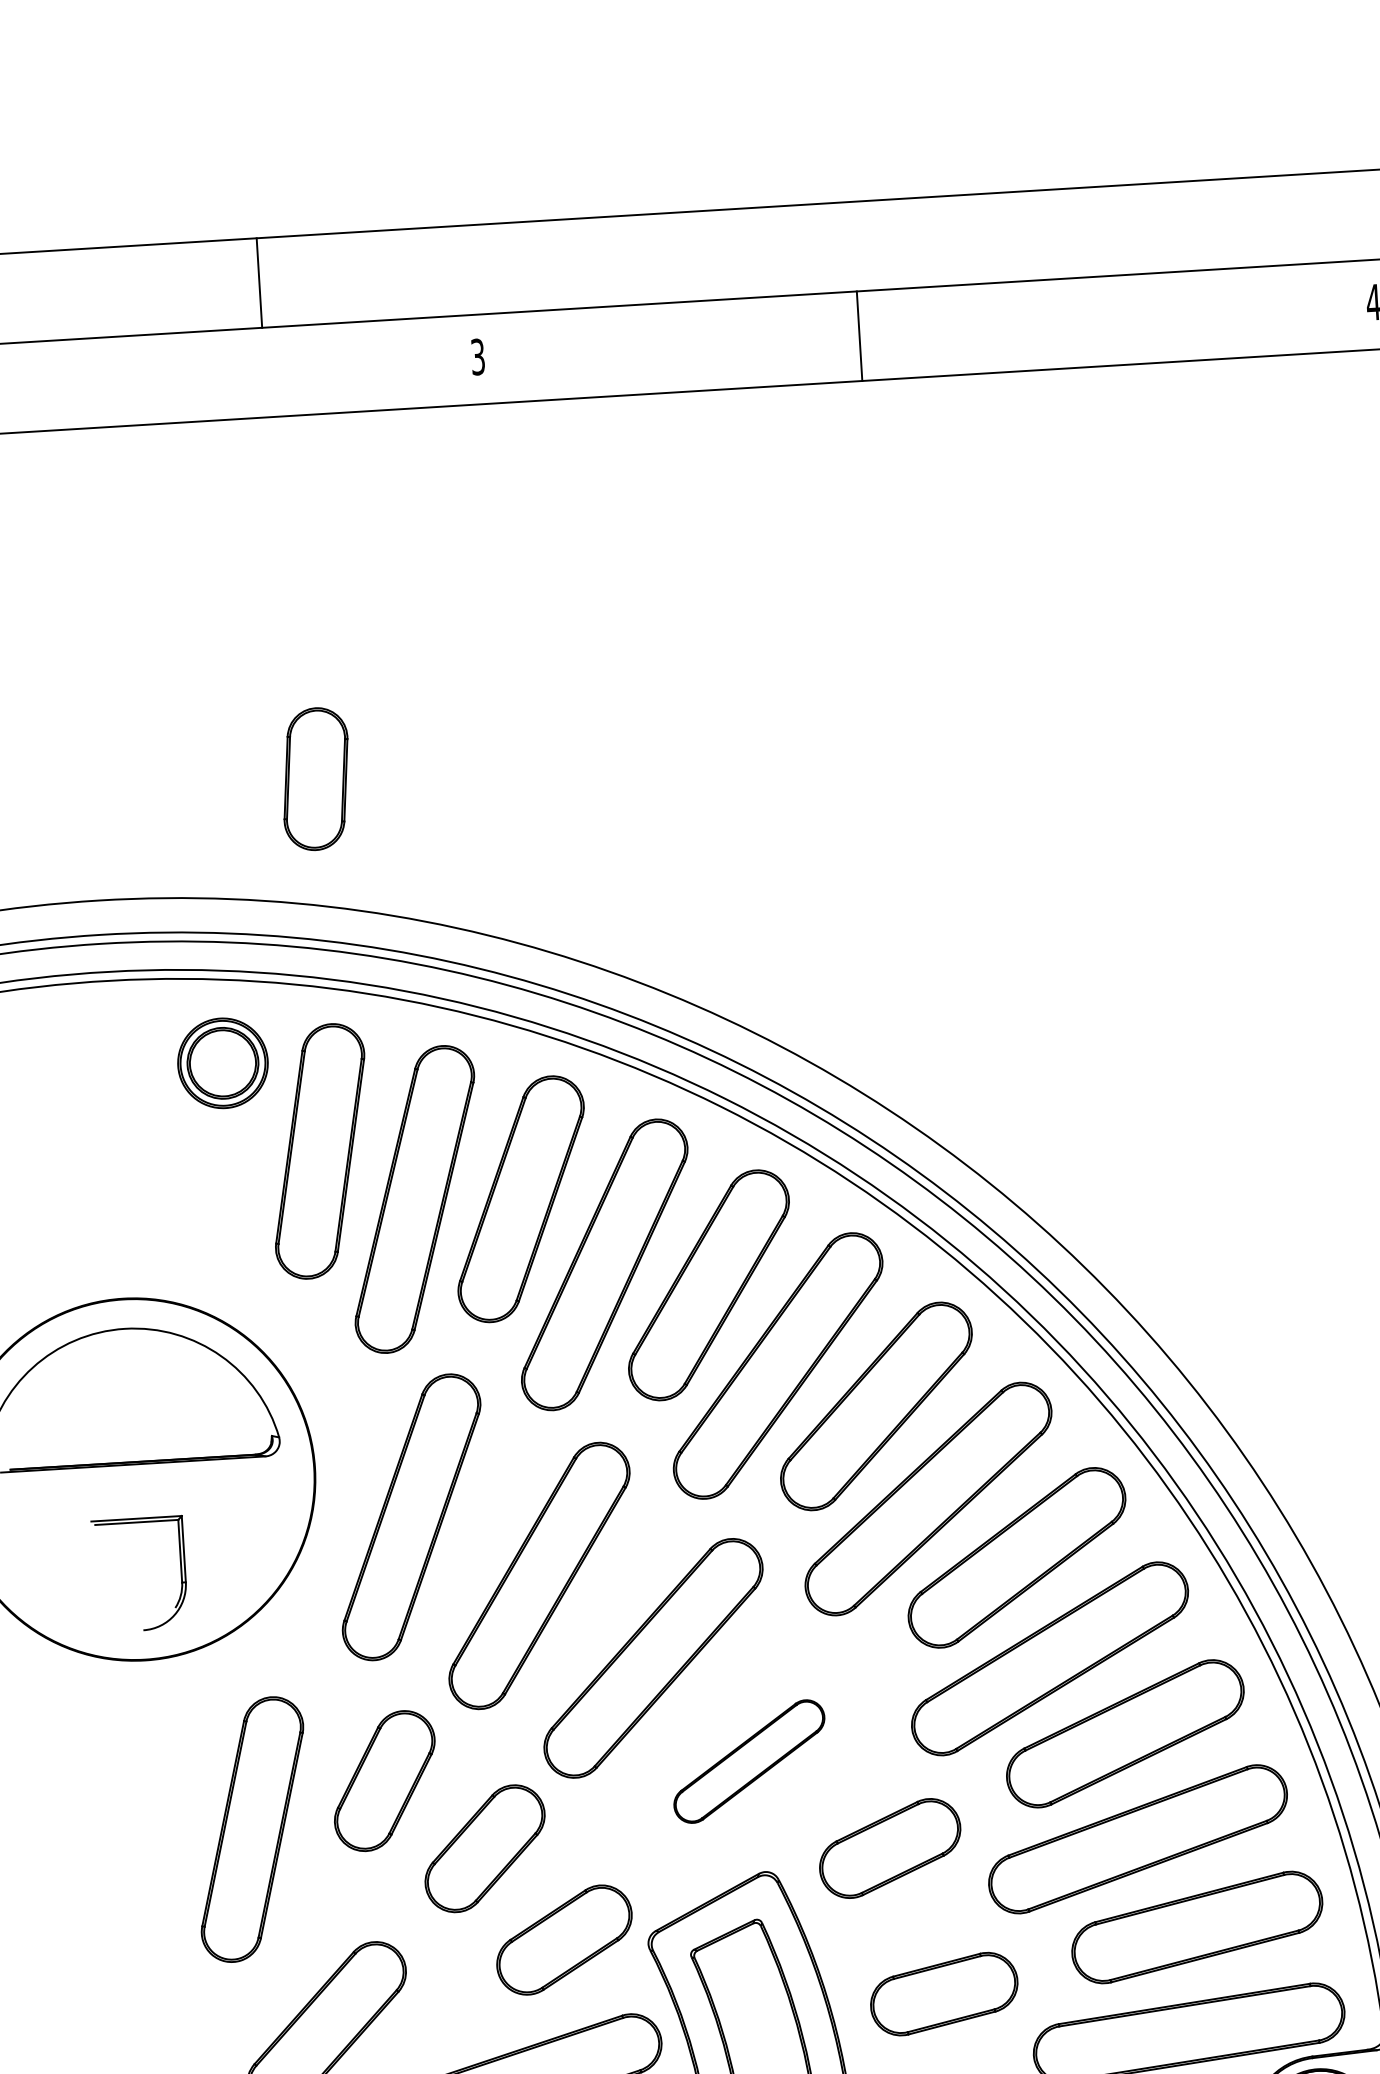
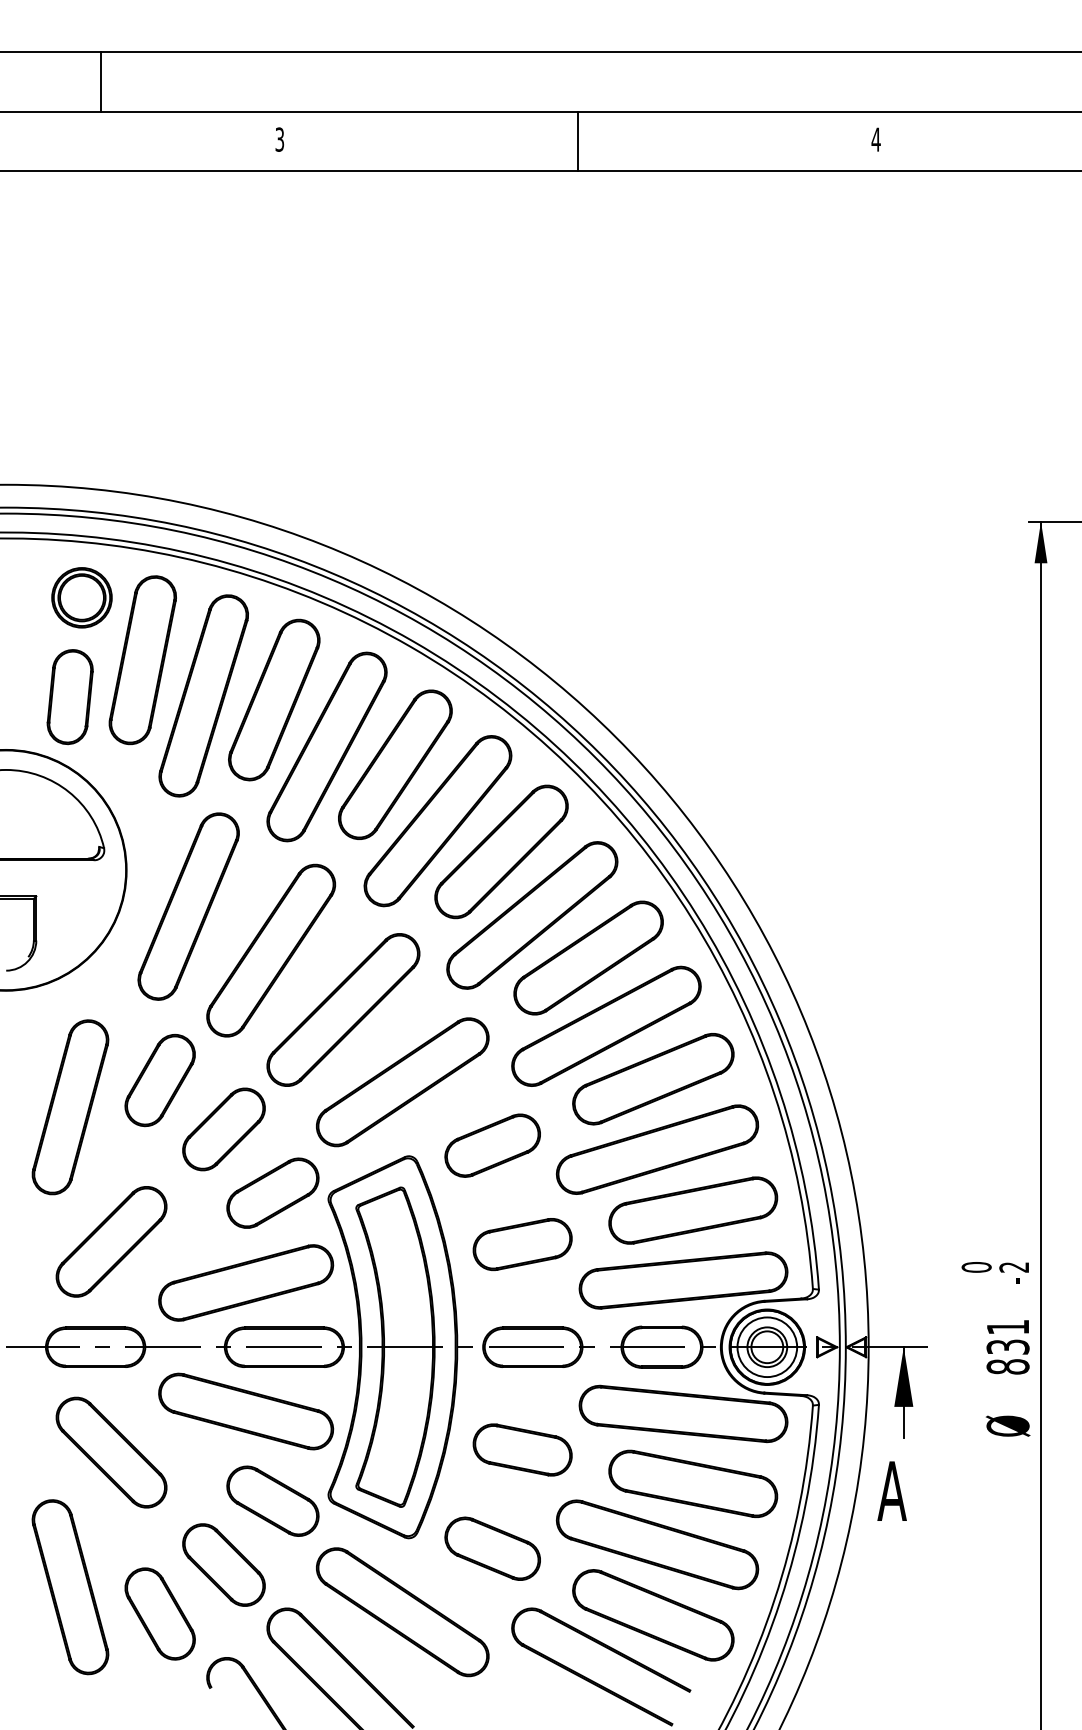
line: (258, 282) -> (100, 81), moved
line: (859, 336) -> (577, 141), moved
part: (314, 779) -> (69, 697), moved
part: (748, 1761) -> (402, 1082), size x1.67

